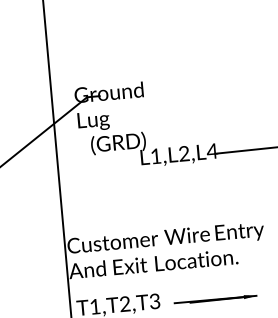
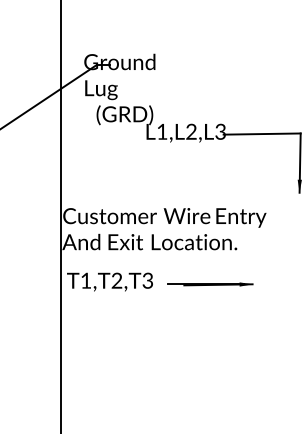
text: (212, 150) -> (220, 131), L1,L2,L4 -> L1,L2,L3

